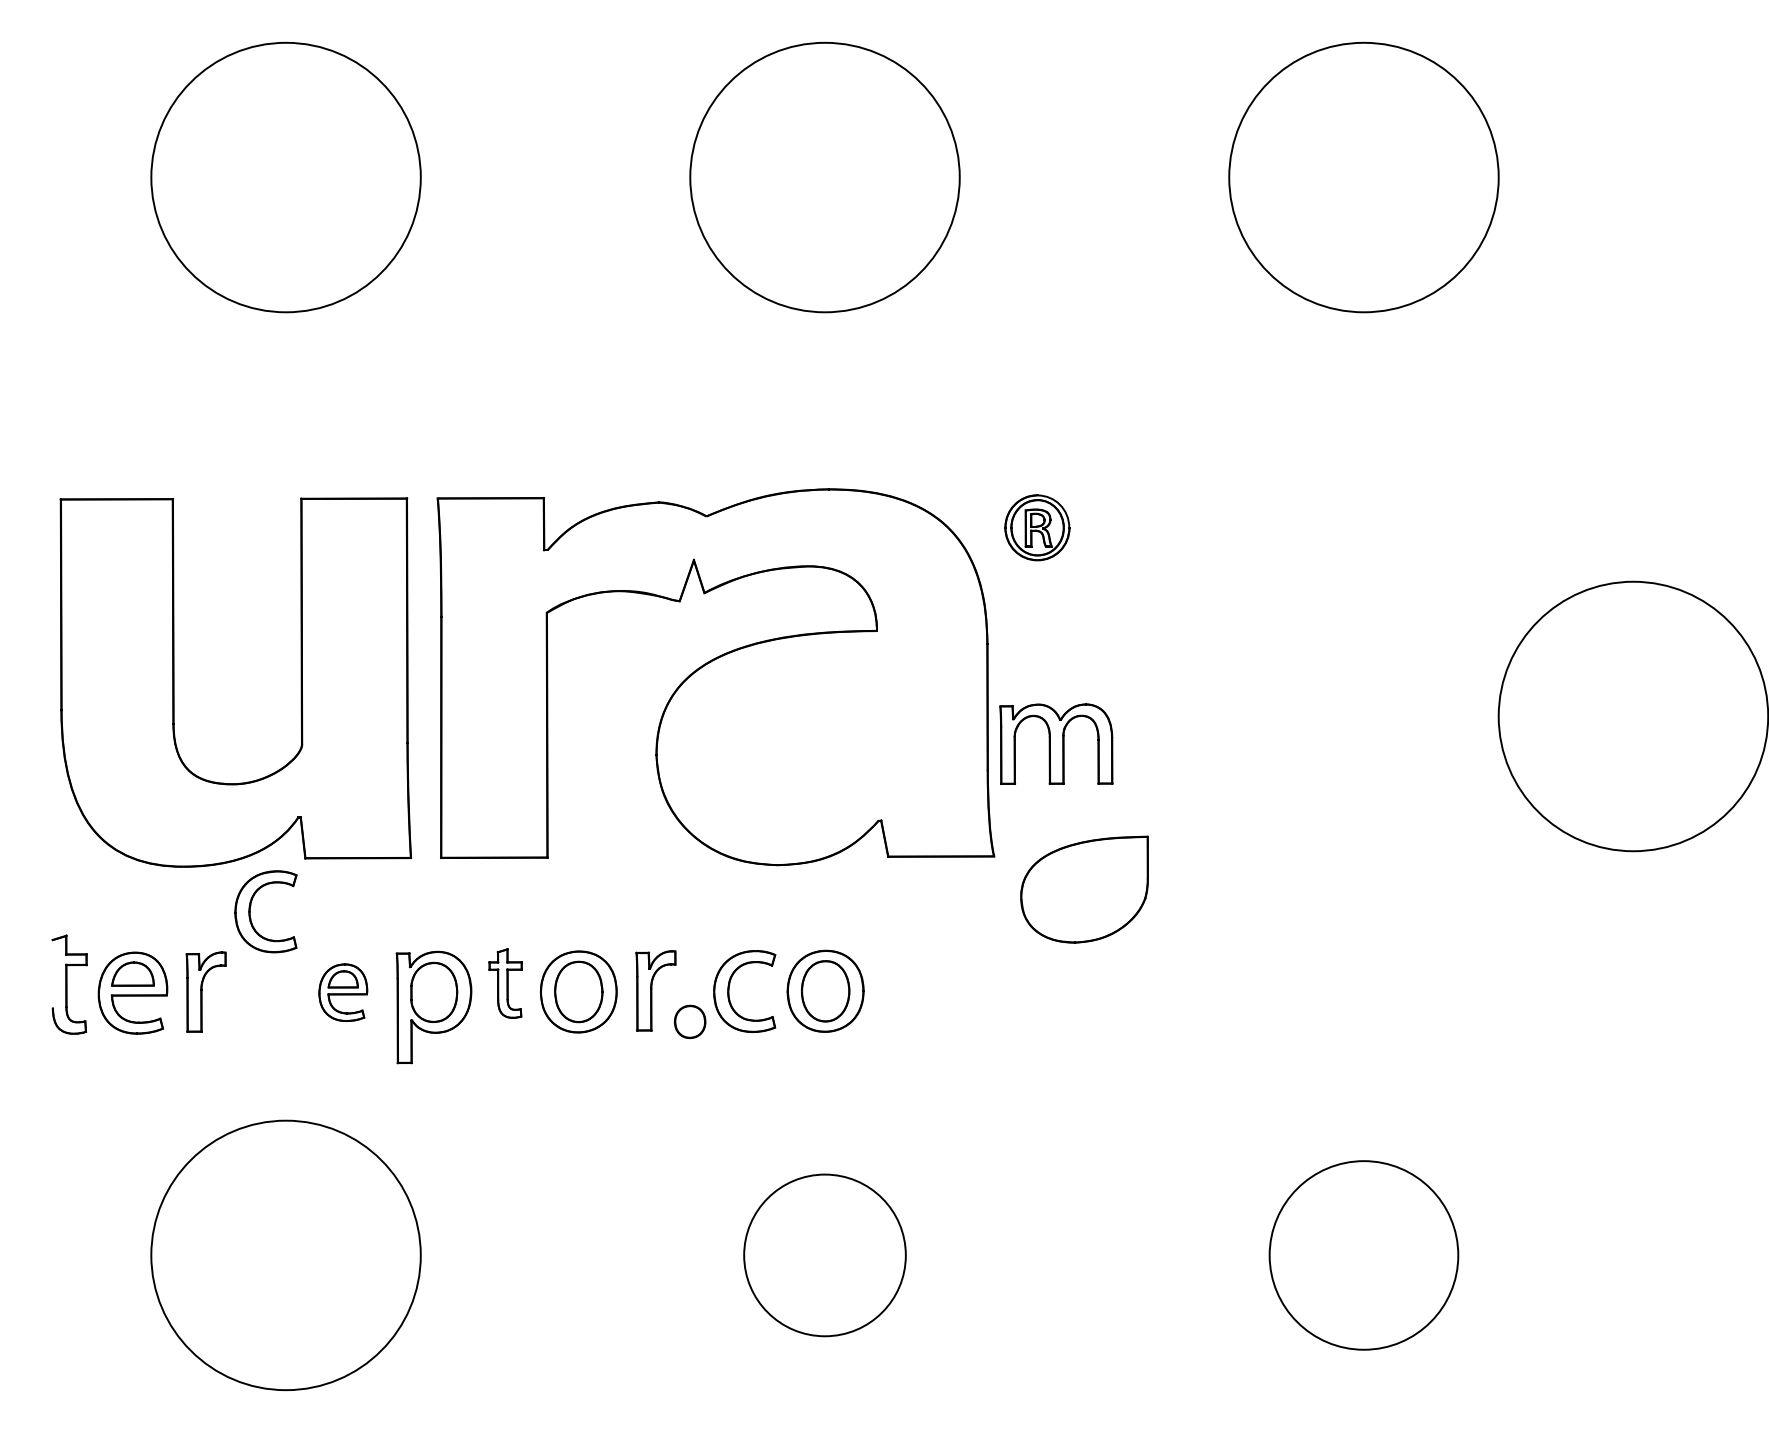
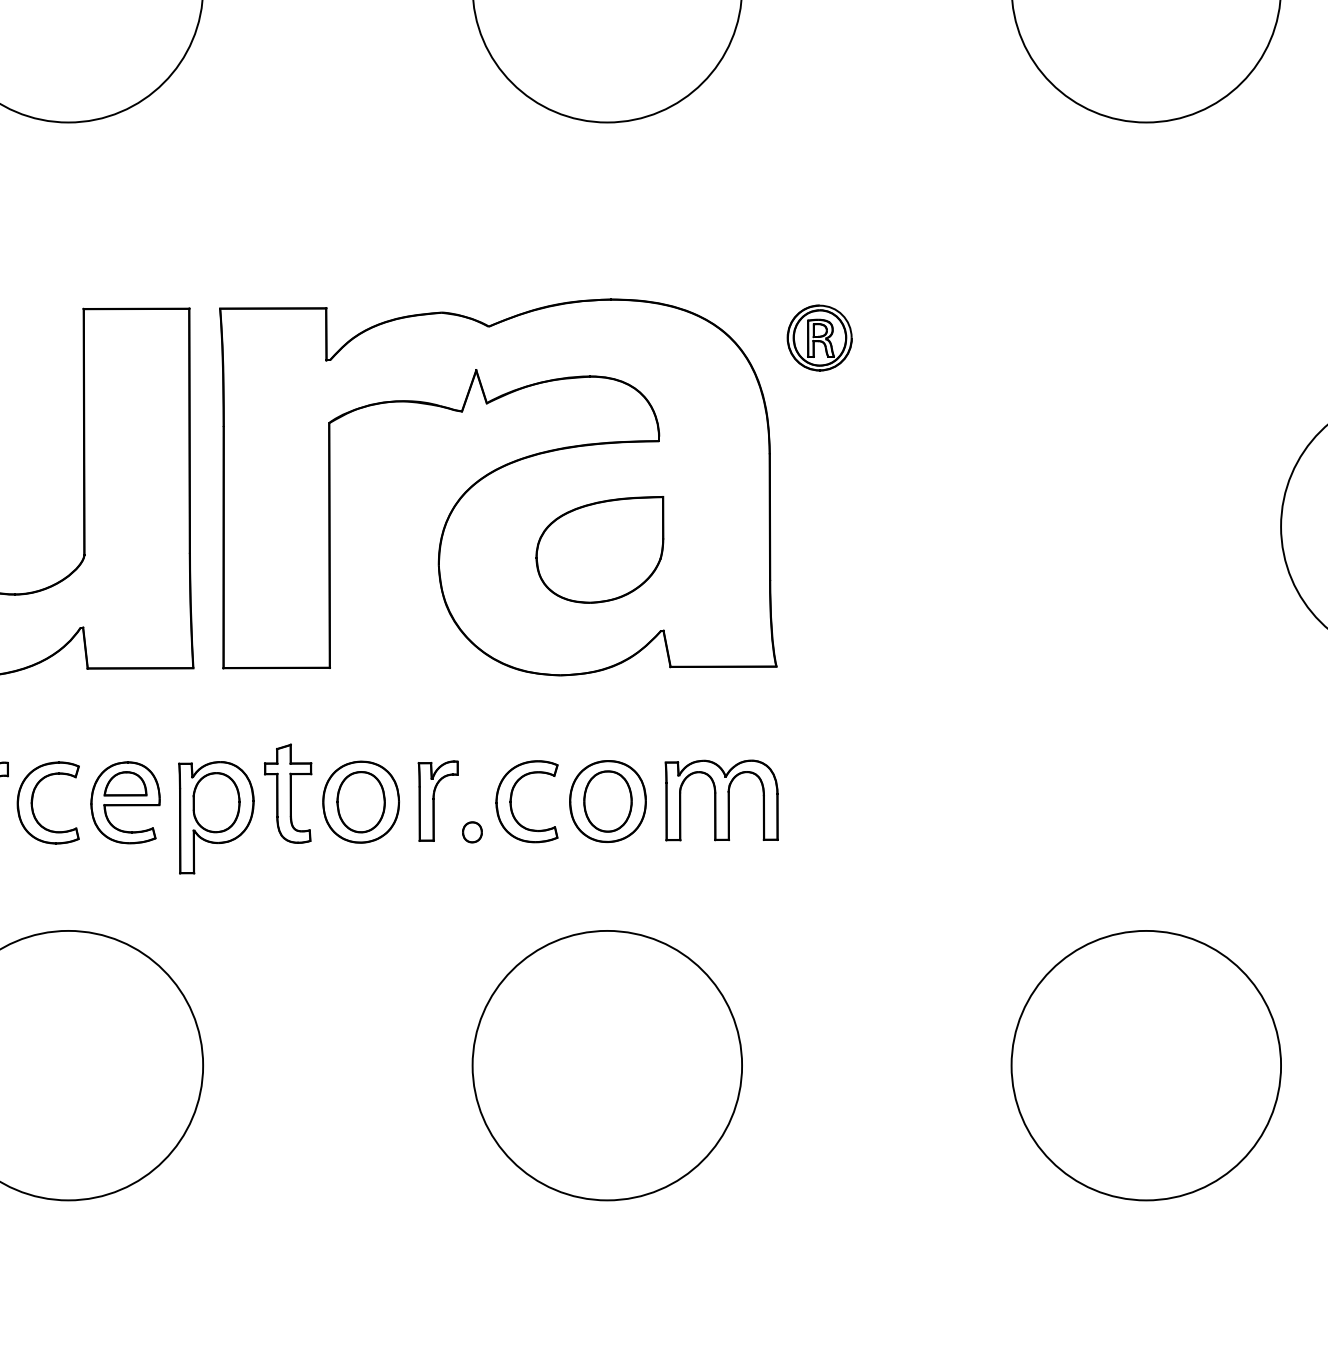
part: (1056, 743) -> (721, 799), moved
part: (1084, 889) -> (599, 549), moved
part: (251, 906) -> (33, 797), moved
part: (505, 983) -> (287, 793), size x1.43
part: (343, 992) -> (125, 802), size x1.43
part: (689, 1022) -> (471, 832), size x0.62
circle: (824, 1255) -> (606, 1065), size x1.67
circle: (1363, 1255) -> (1145, 1065), size x1.43

